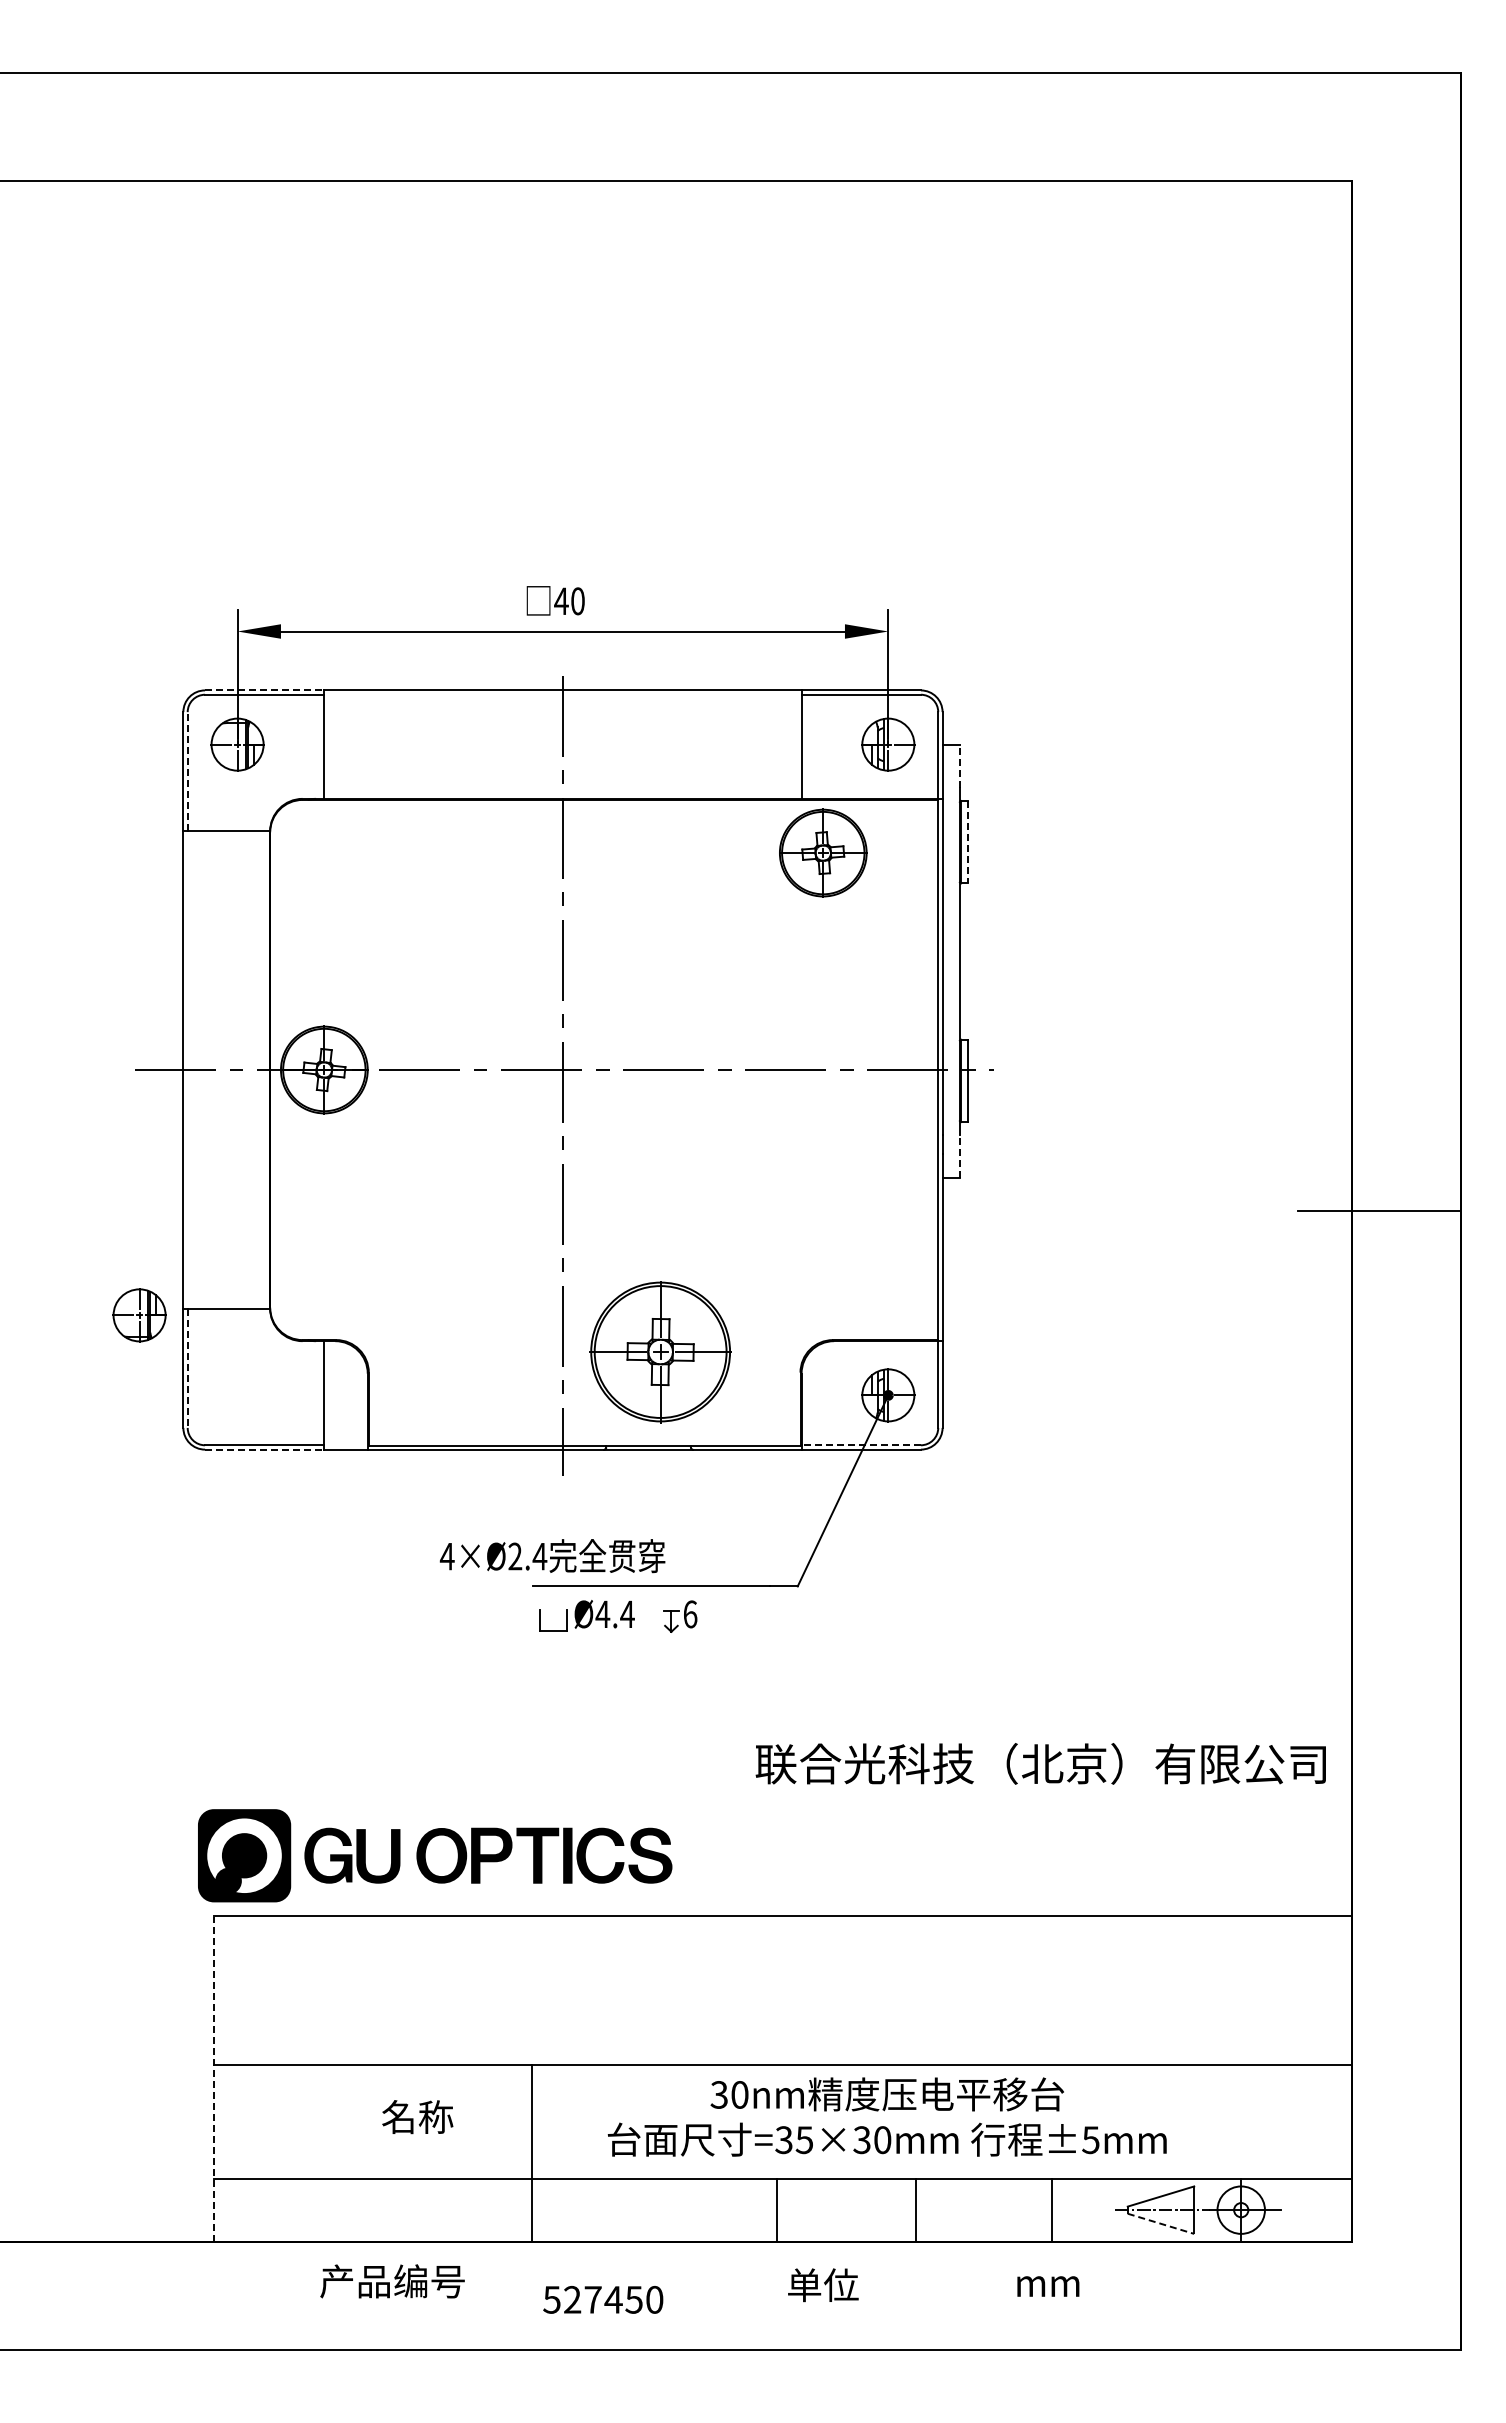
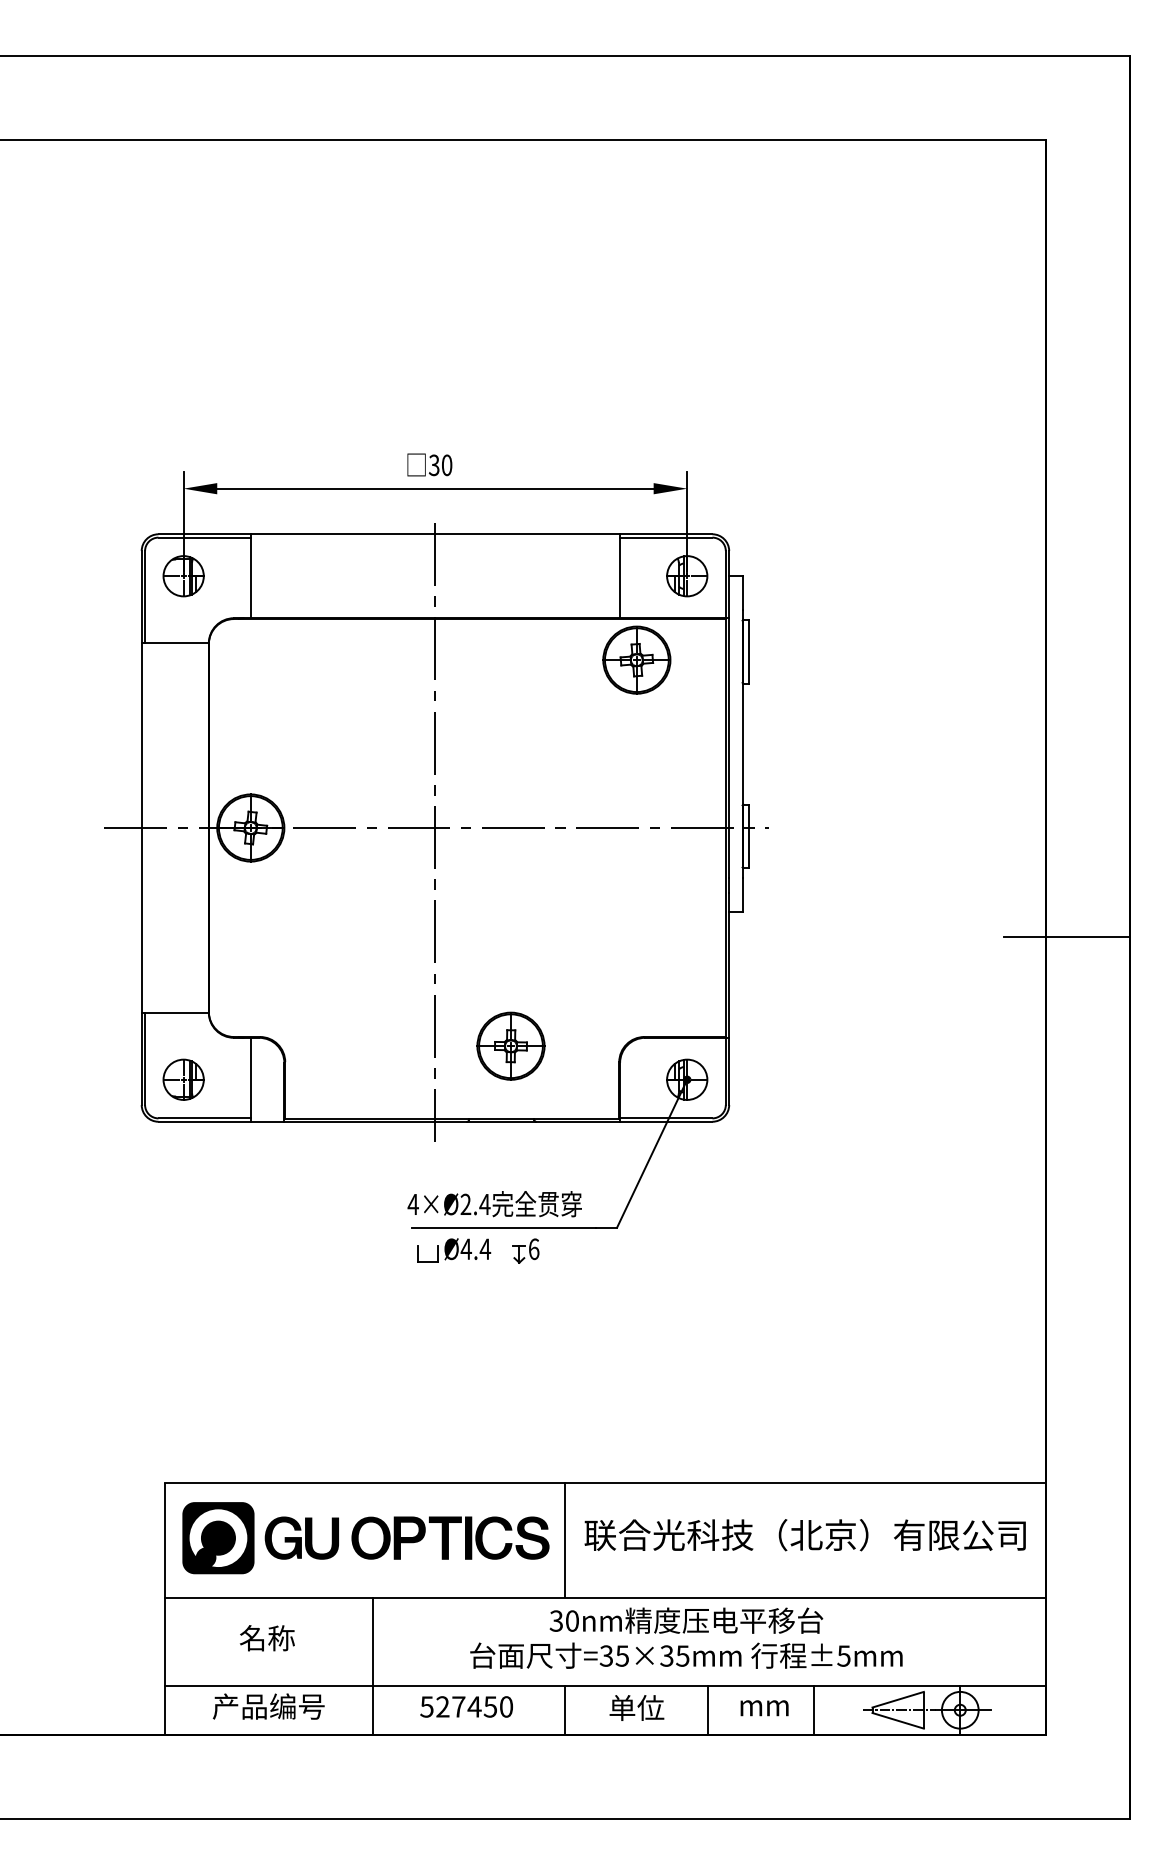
text: (561, 601) -> (434, 465), 40 -> 30
line: (264, 690) -> (204, 534), dashed -> solid
line: (959, 766) -> (742, 593), dashed -> solid
line: (187, 771) -> (144, 597), dashed -> solid
line: (967, 842) -> (748, 651), dashed -> solid
line: (959, 1156) -> (742, 894), dashed -> solid
part: (139, 1315) -> (183, 1079), moved
part: (660, 1351) -> (510, 1045), size x0.62
line: (187, 1368) -> (144, 1058), dashed -> solid
line: (861, 1445) -> (666, 1118), dashed -> solid
line: (264, 1449) -> (204, 1121), dashed -> solid
text: (552, 1556) -> (494, 1204), moved
text: (1040, 1763) -> (804, 1534), moved
part: (435, 1855) -> (366, 1537), moved
line: (730, 1989) -> (565, 1539), added
line: (213, 2079) -> (165, 1609), dashed -> solid
text: (417, 2117) -> (267, 1638), moved
text: (882, 2140) -> (682, 1656), =35×30mm -> =35×35mm
line: (532, 2152) -> (373, 1665), moved
line: (777, 2209) -> (565, 1709), moved
line: (1160, 2223) -> (897, 1720), dashed -> solid
text: (392, 2281) -> (268, 1706), moved
text: (823, 2285) -> (637, 1708), moved
text: (1048, 2286) -> (764, 1708), moved
text: (603, 2299) -> (466, 1706), moved

